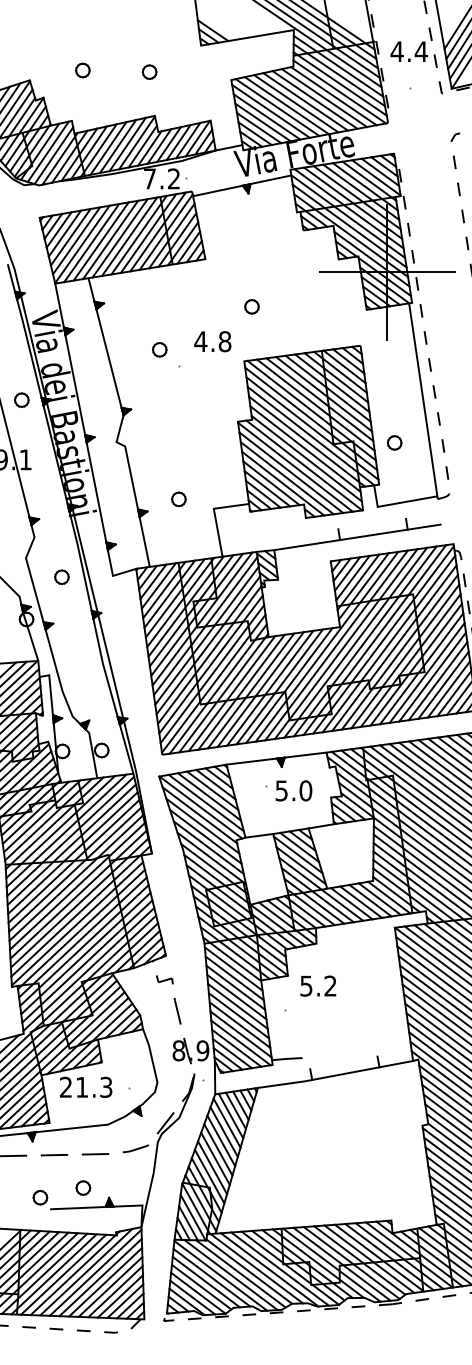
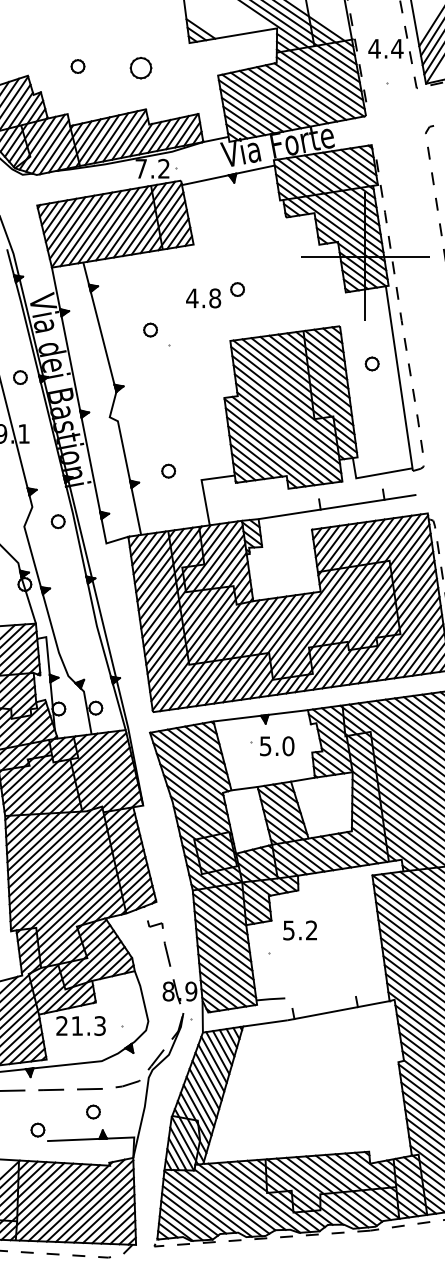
part: (149, 71) -> (140, 67), size x1.6
text: (212, 341) -> (203, 298), moved
part: (393, 442) -> (371, 363), moved
part: (61, 577) -> (57, 521), moved
part: (83, 1187) -> (93, 1111), moved

